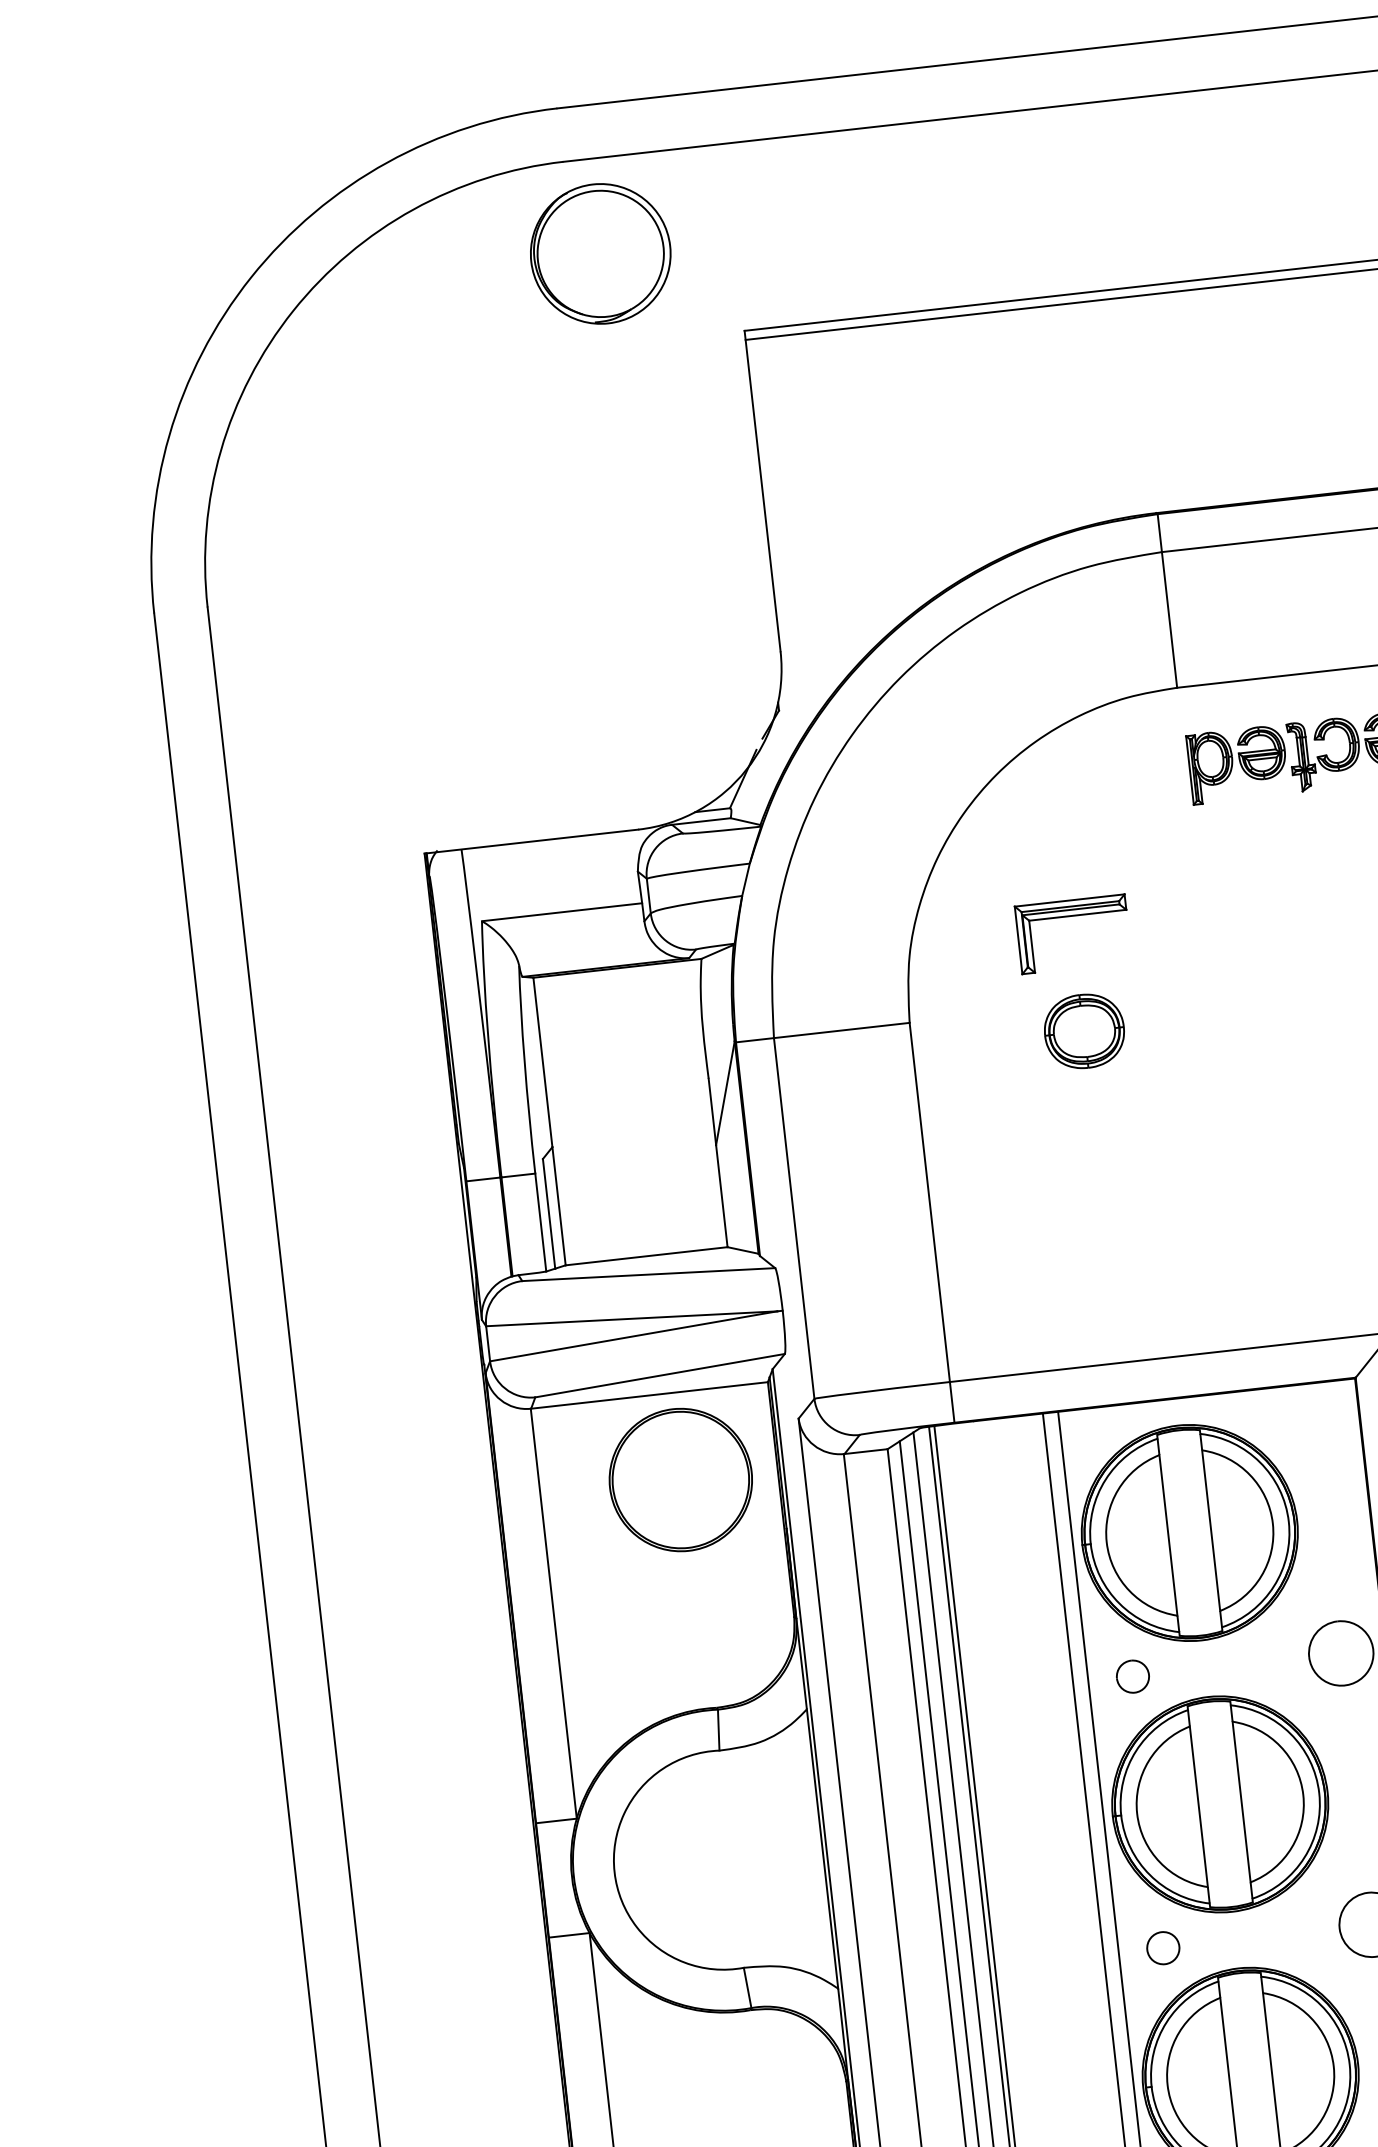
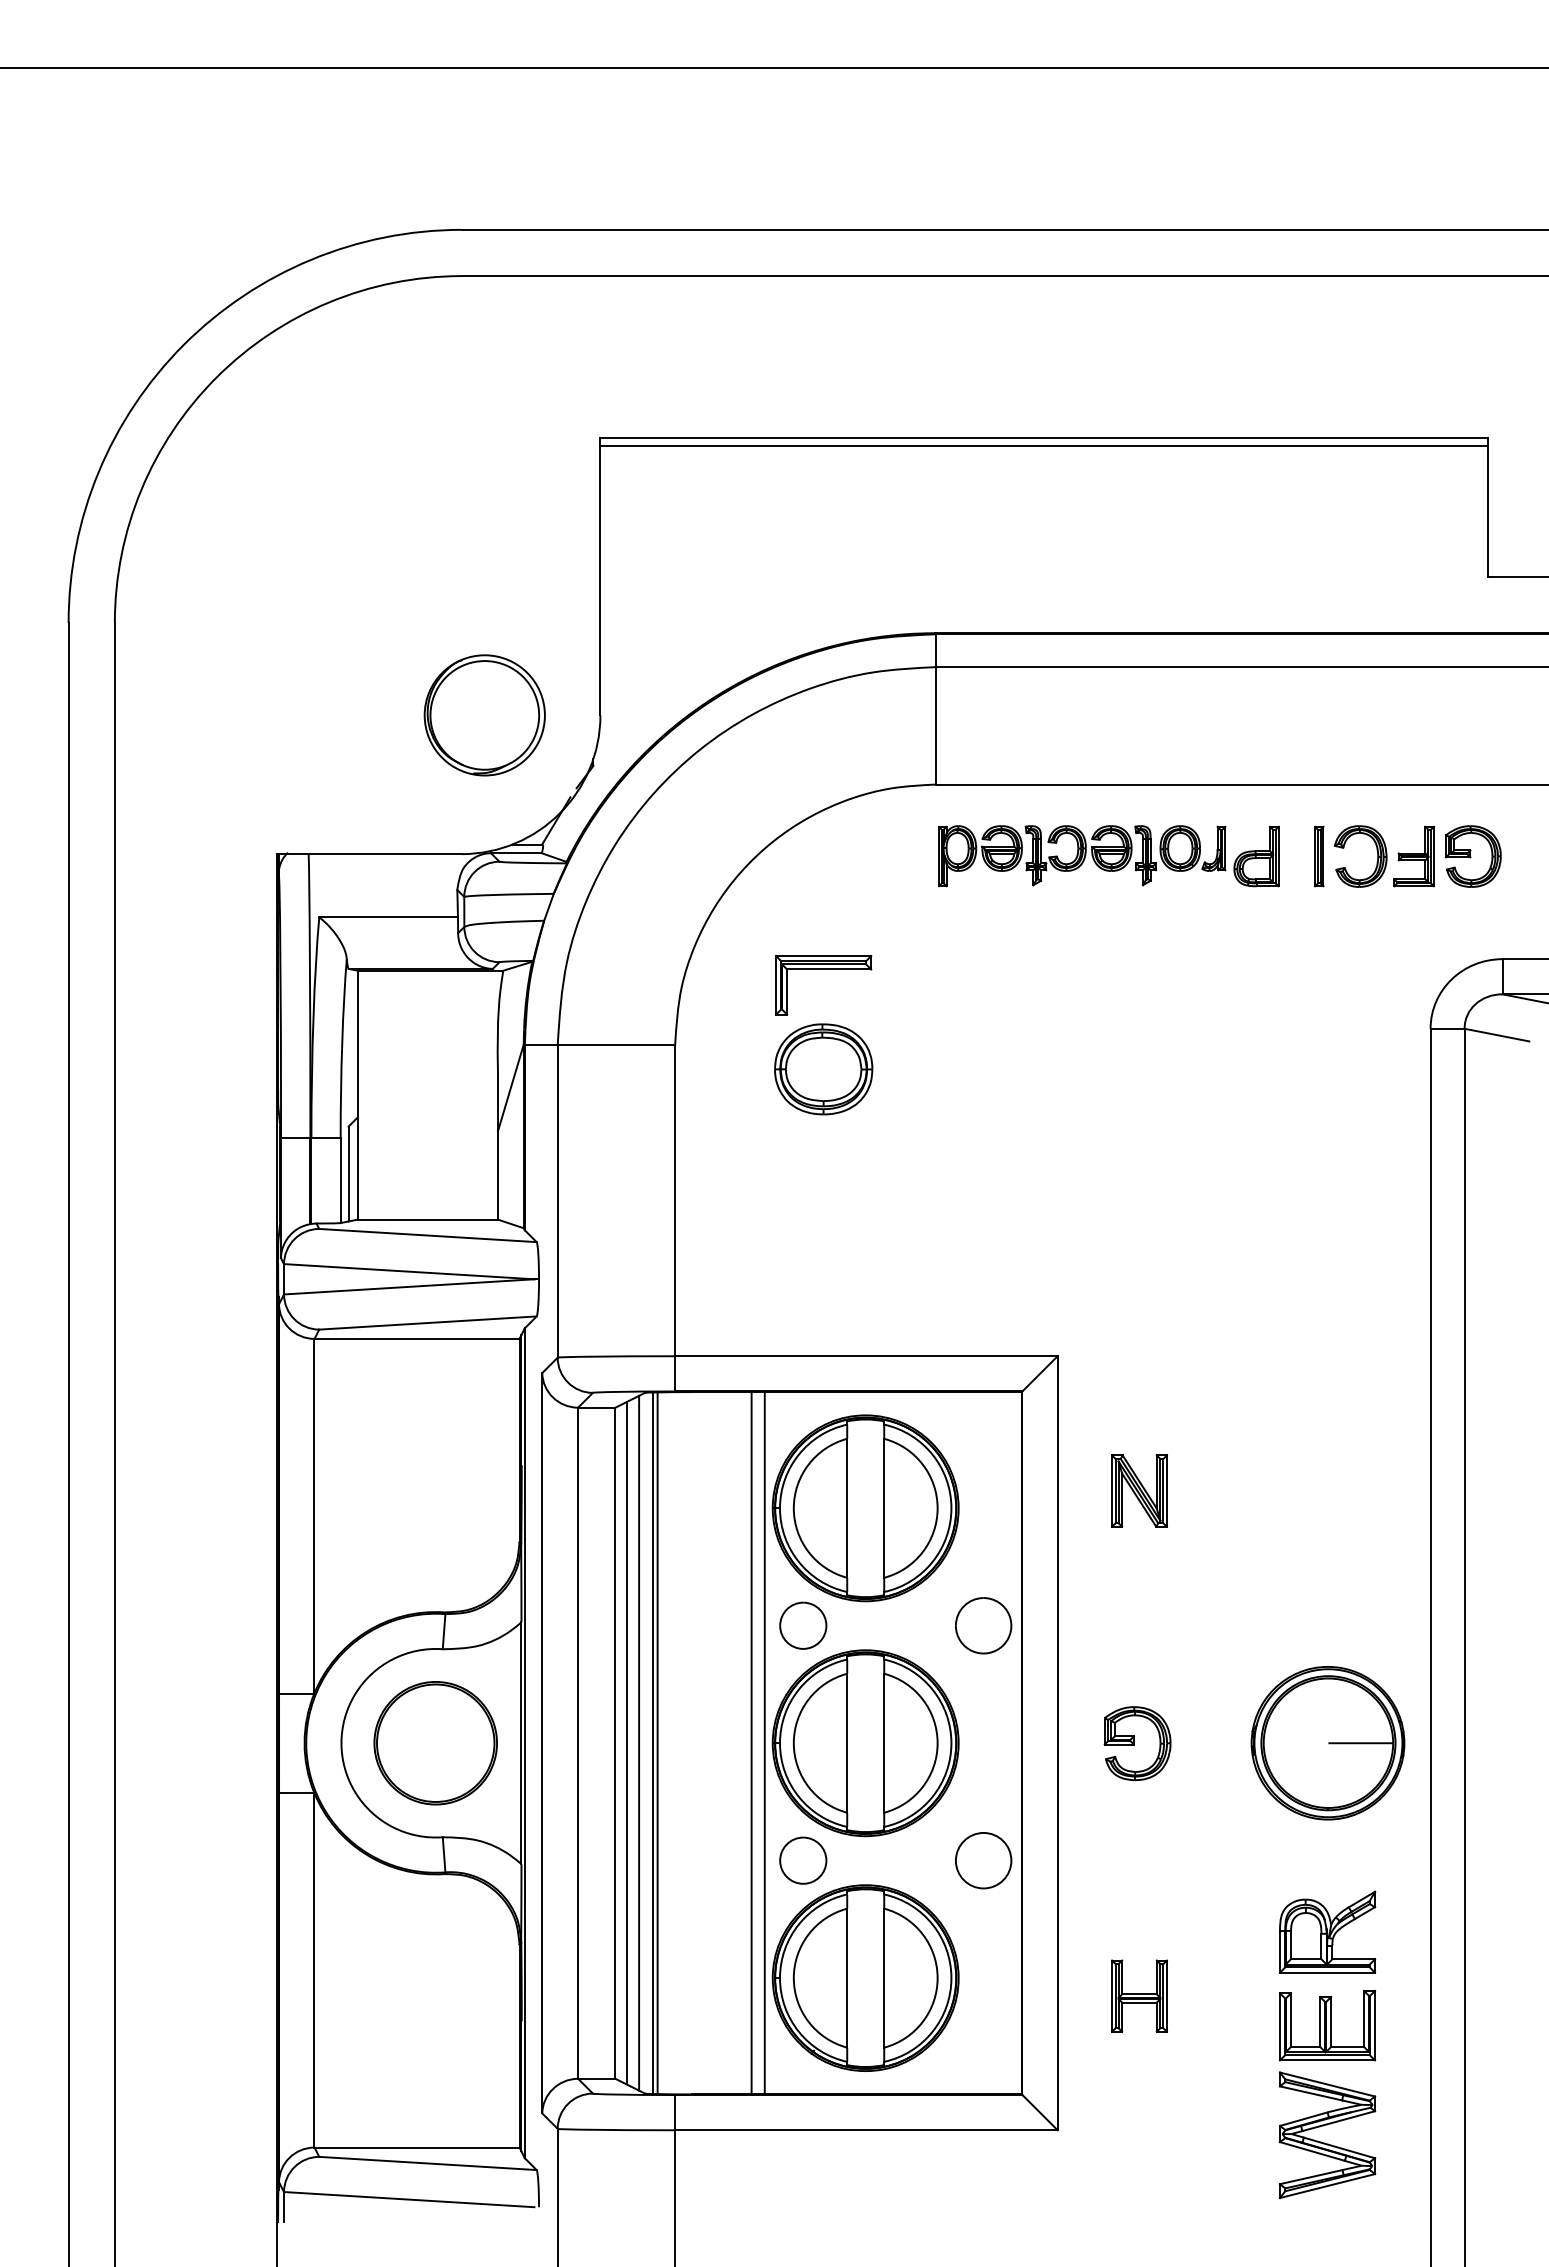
part: (600, 254) -> (484, 715), moved
part: (1084, 1031) -> (823, 1069), size x1.43
part: (680, 1480) -> (435, 1743), moved
part: (1133, 1676) -> (803, 1625), size x1.67
circle: (1163, 1947) -> (803, 1860), size x1.67

